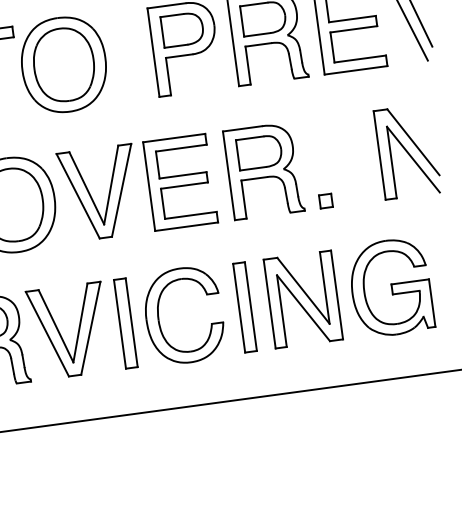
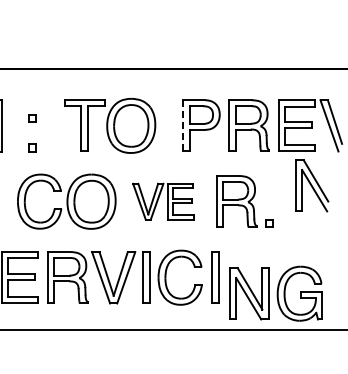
line: (154, 51) -> (183, 125), solid -> dashed
part: (408, 151) -> (312, 185), moved
part: (137, 187) -> (163, 201), size x0.7
part: (348, 292) -> (275, 293), moved

